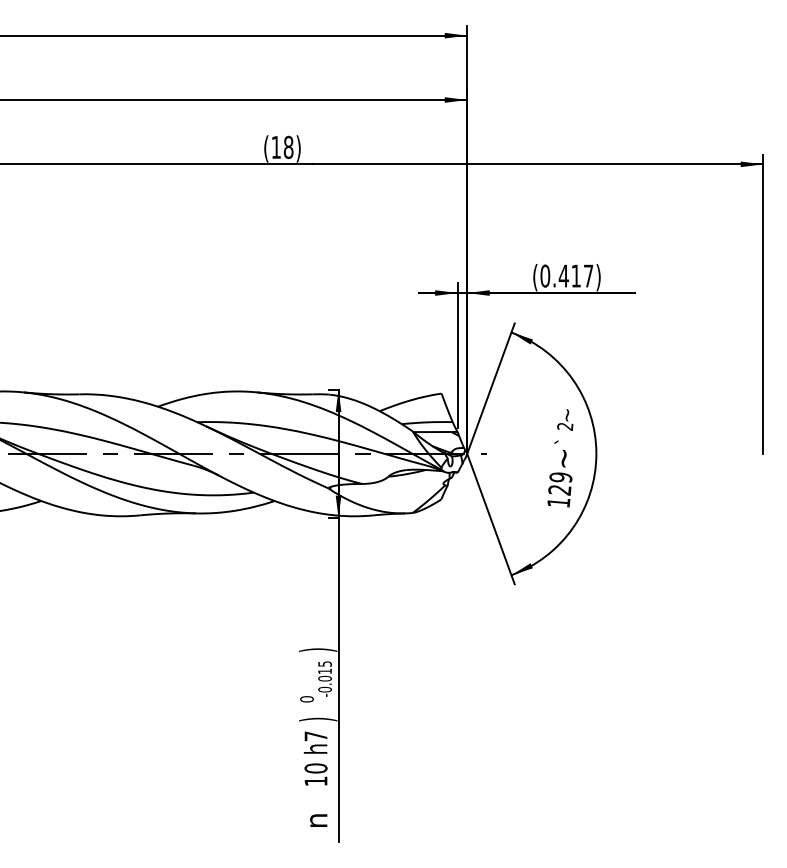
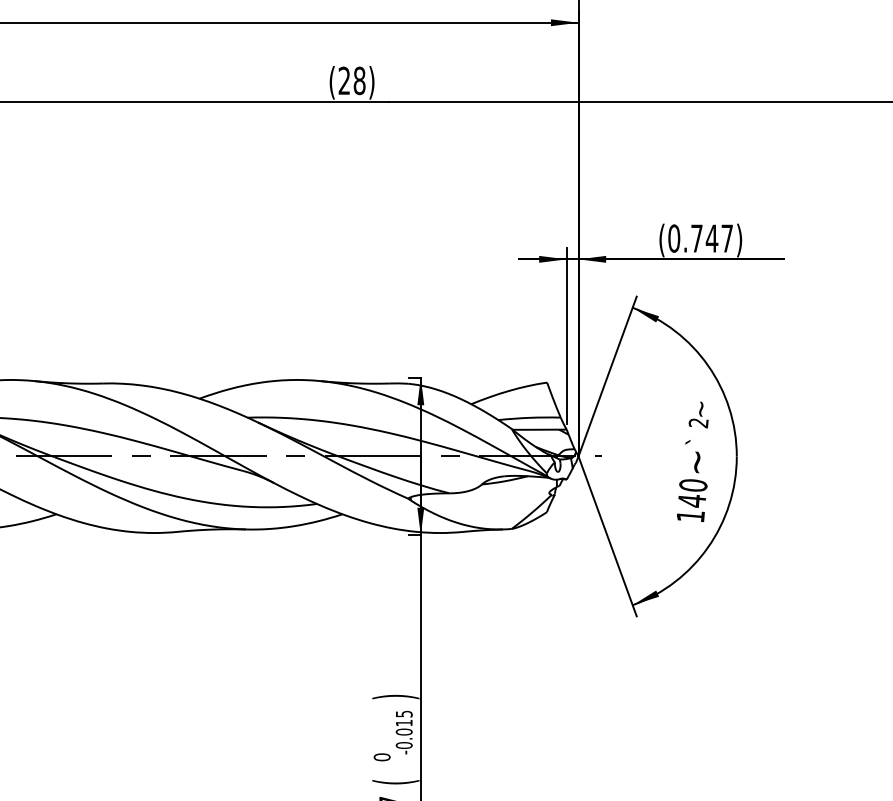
text: (275, 146) -> (343, 79), (18) -> (28)
text: (569, 275) -> (703, 237), (0.417) -> (0.747)
text: (560, 483) -> (692, 492), 129 -> 140
text: (318, 719) -> (396, 782), ) -> (

